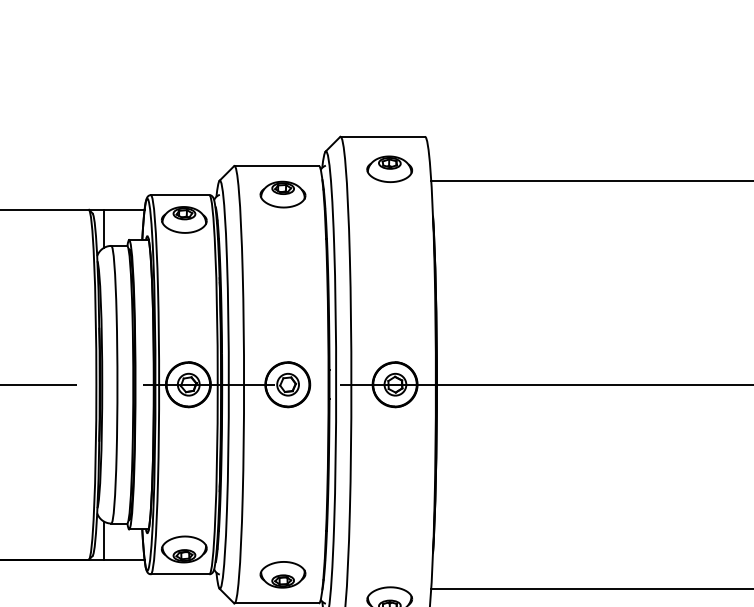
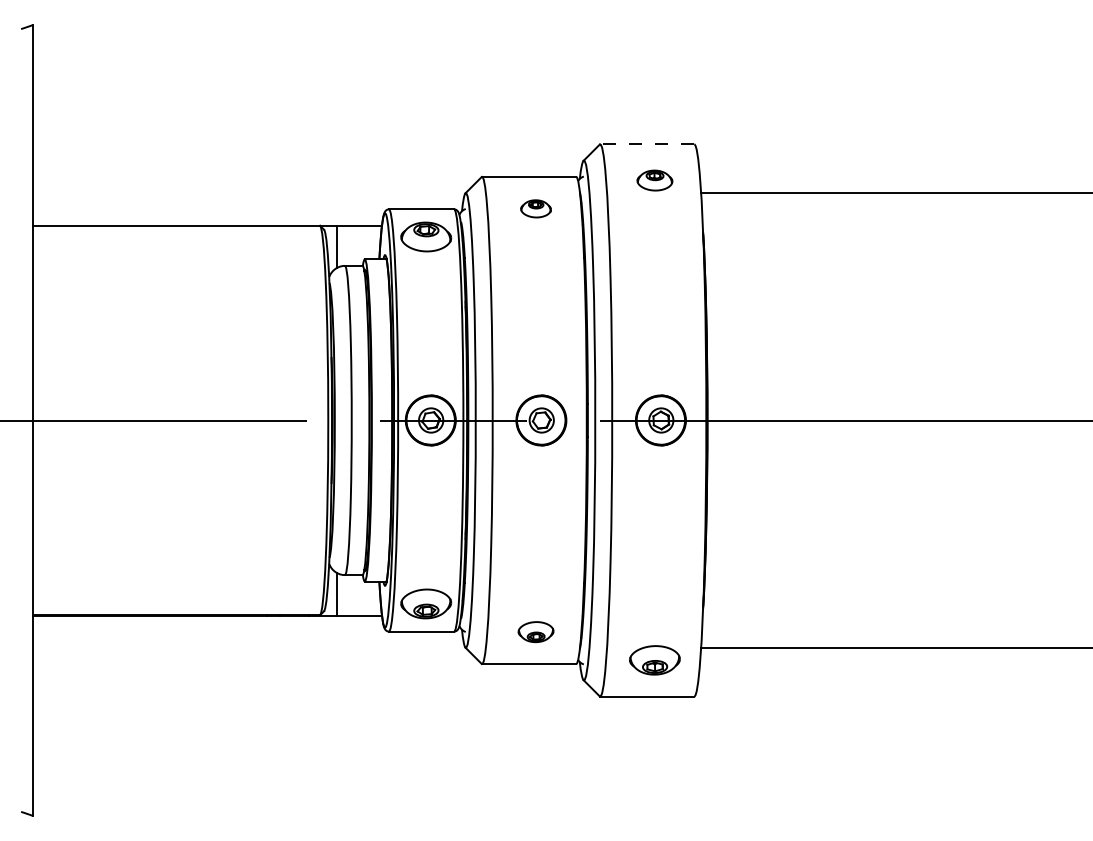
line: (382, 136) -> (646, 144), solid -> dashed
part: (389, 169) -> (654, 180), size x0.7
part: (282, 194) -> (535, 208), size x0.6
part: (282, 574) -> (535, 631), size x0.7

